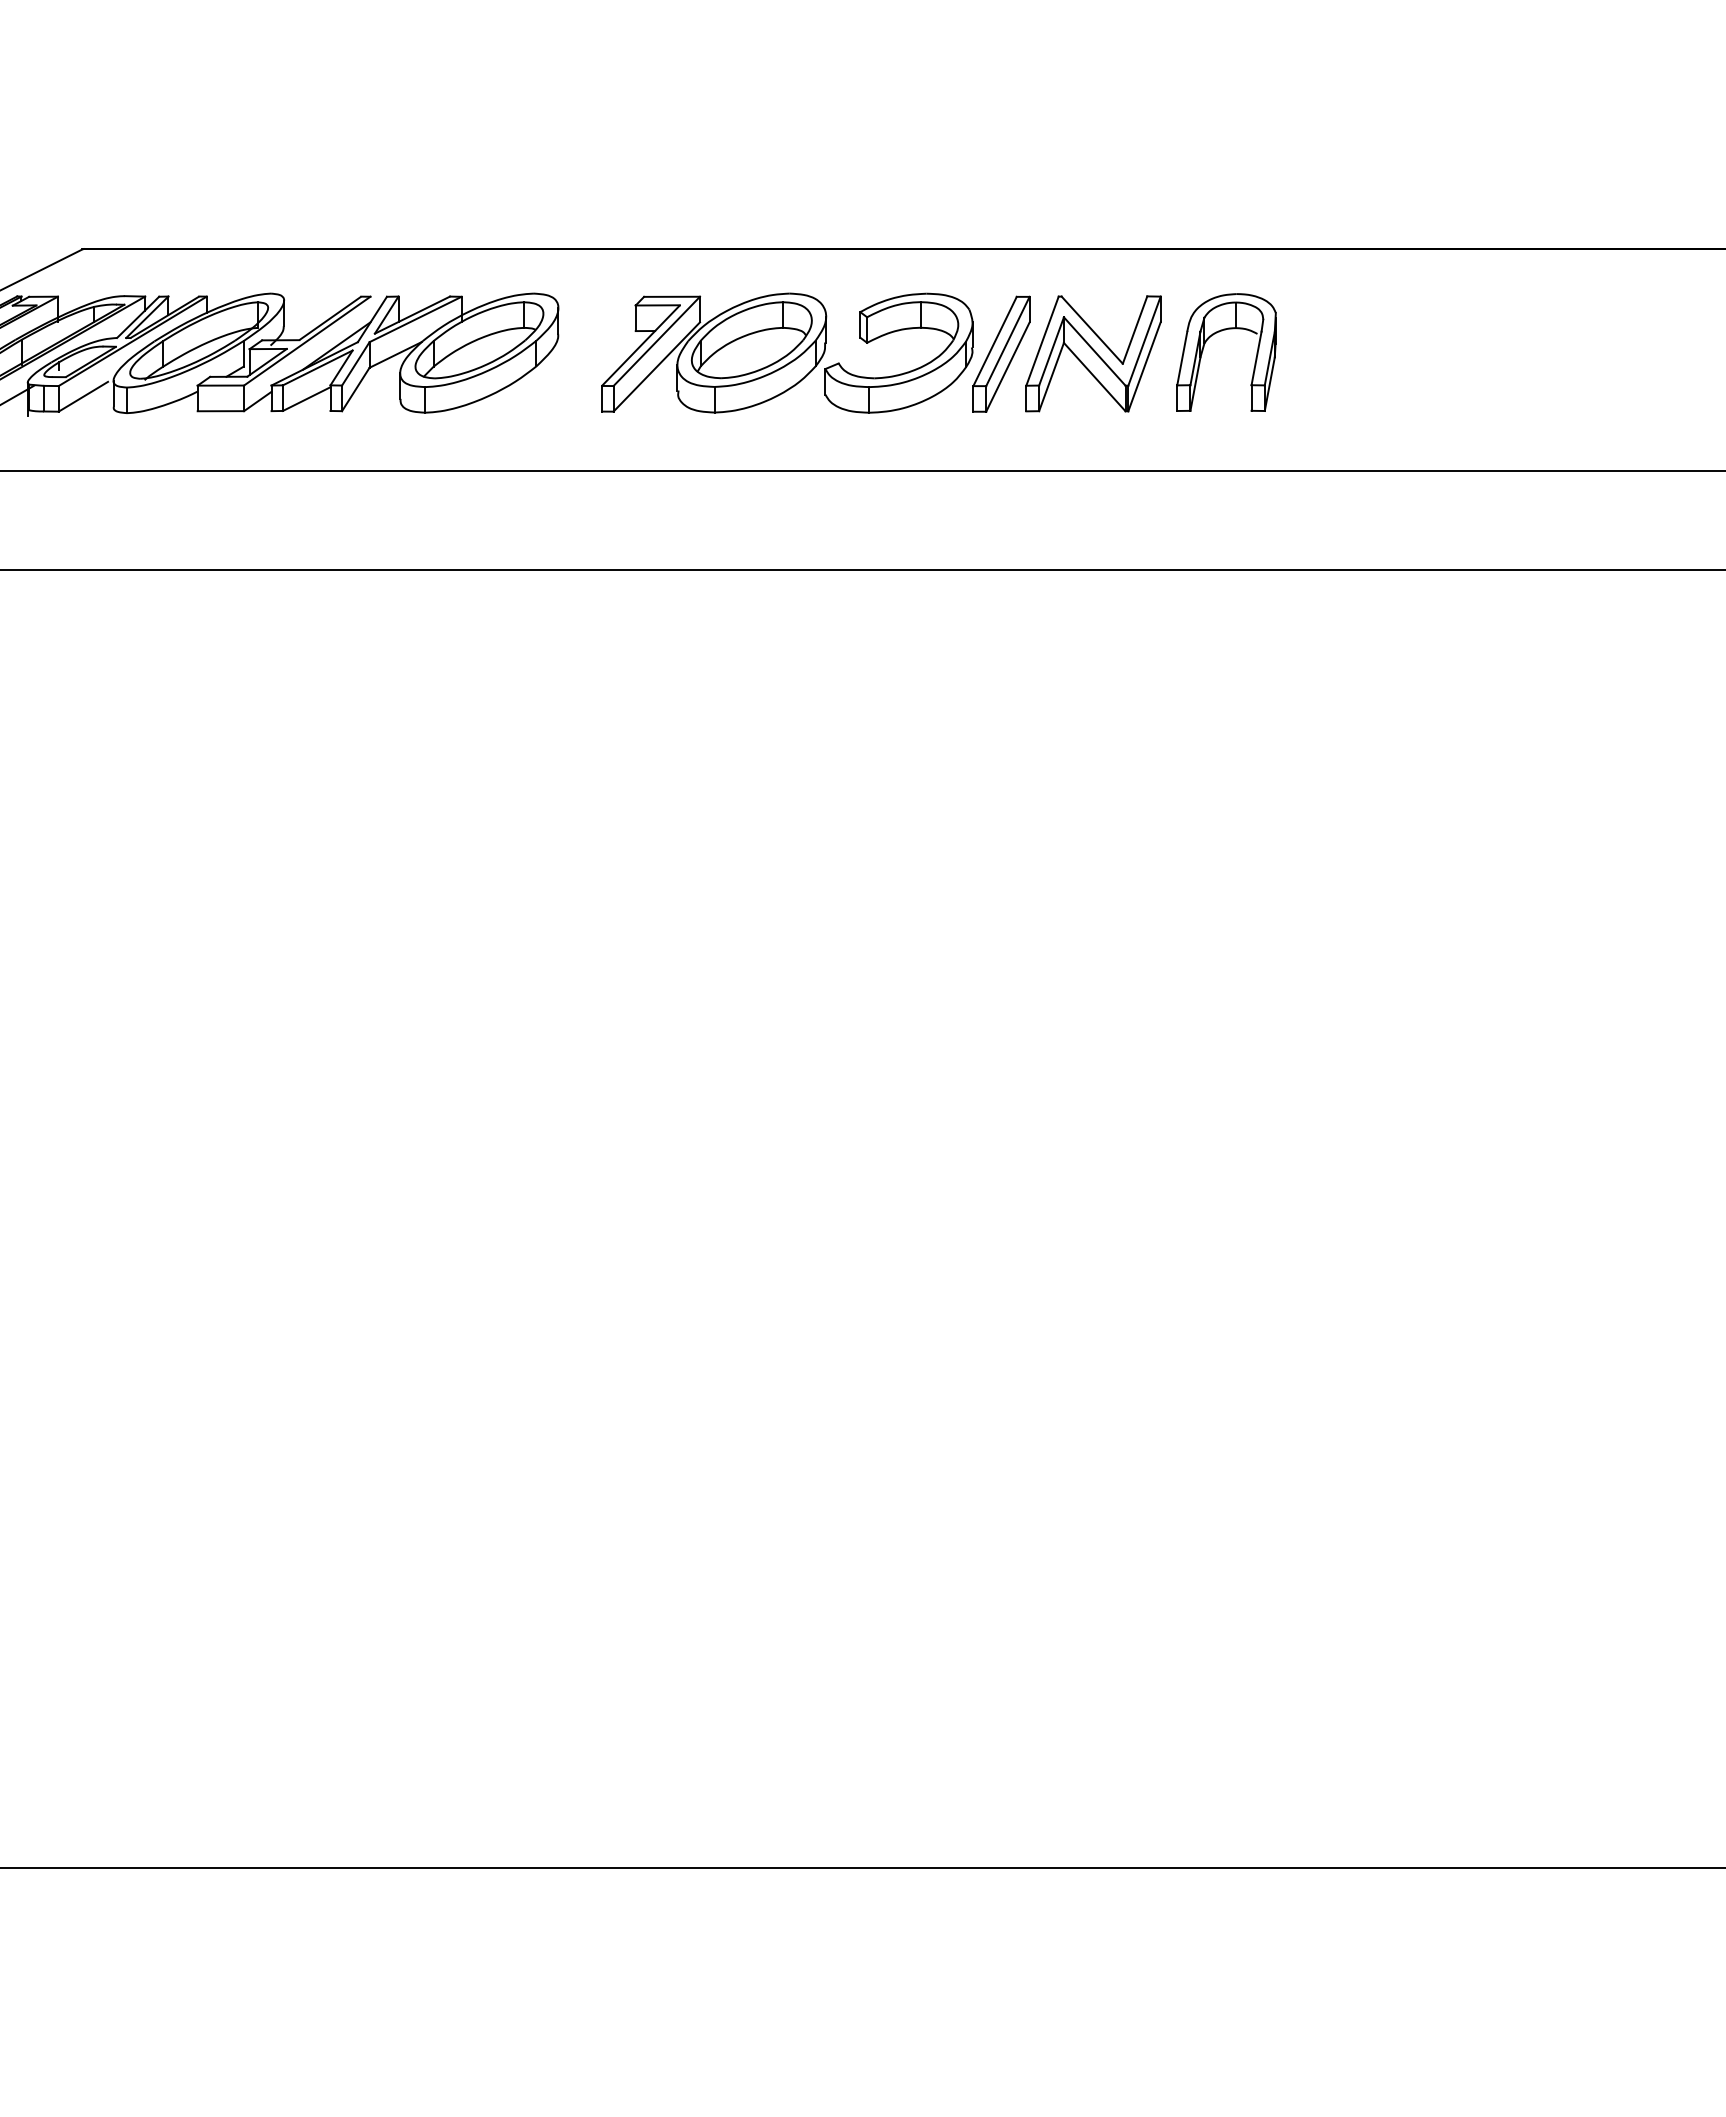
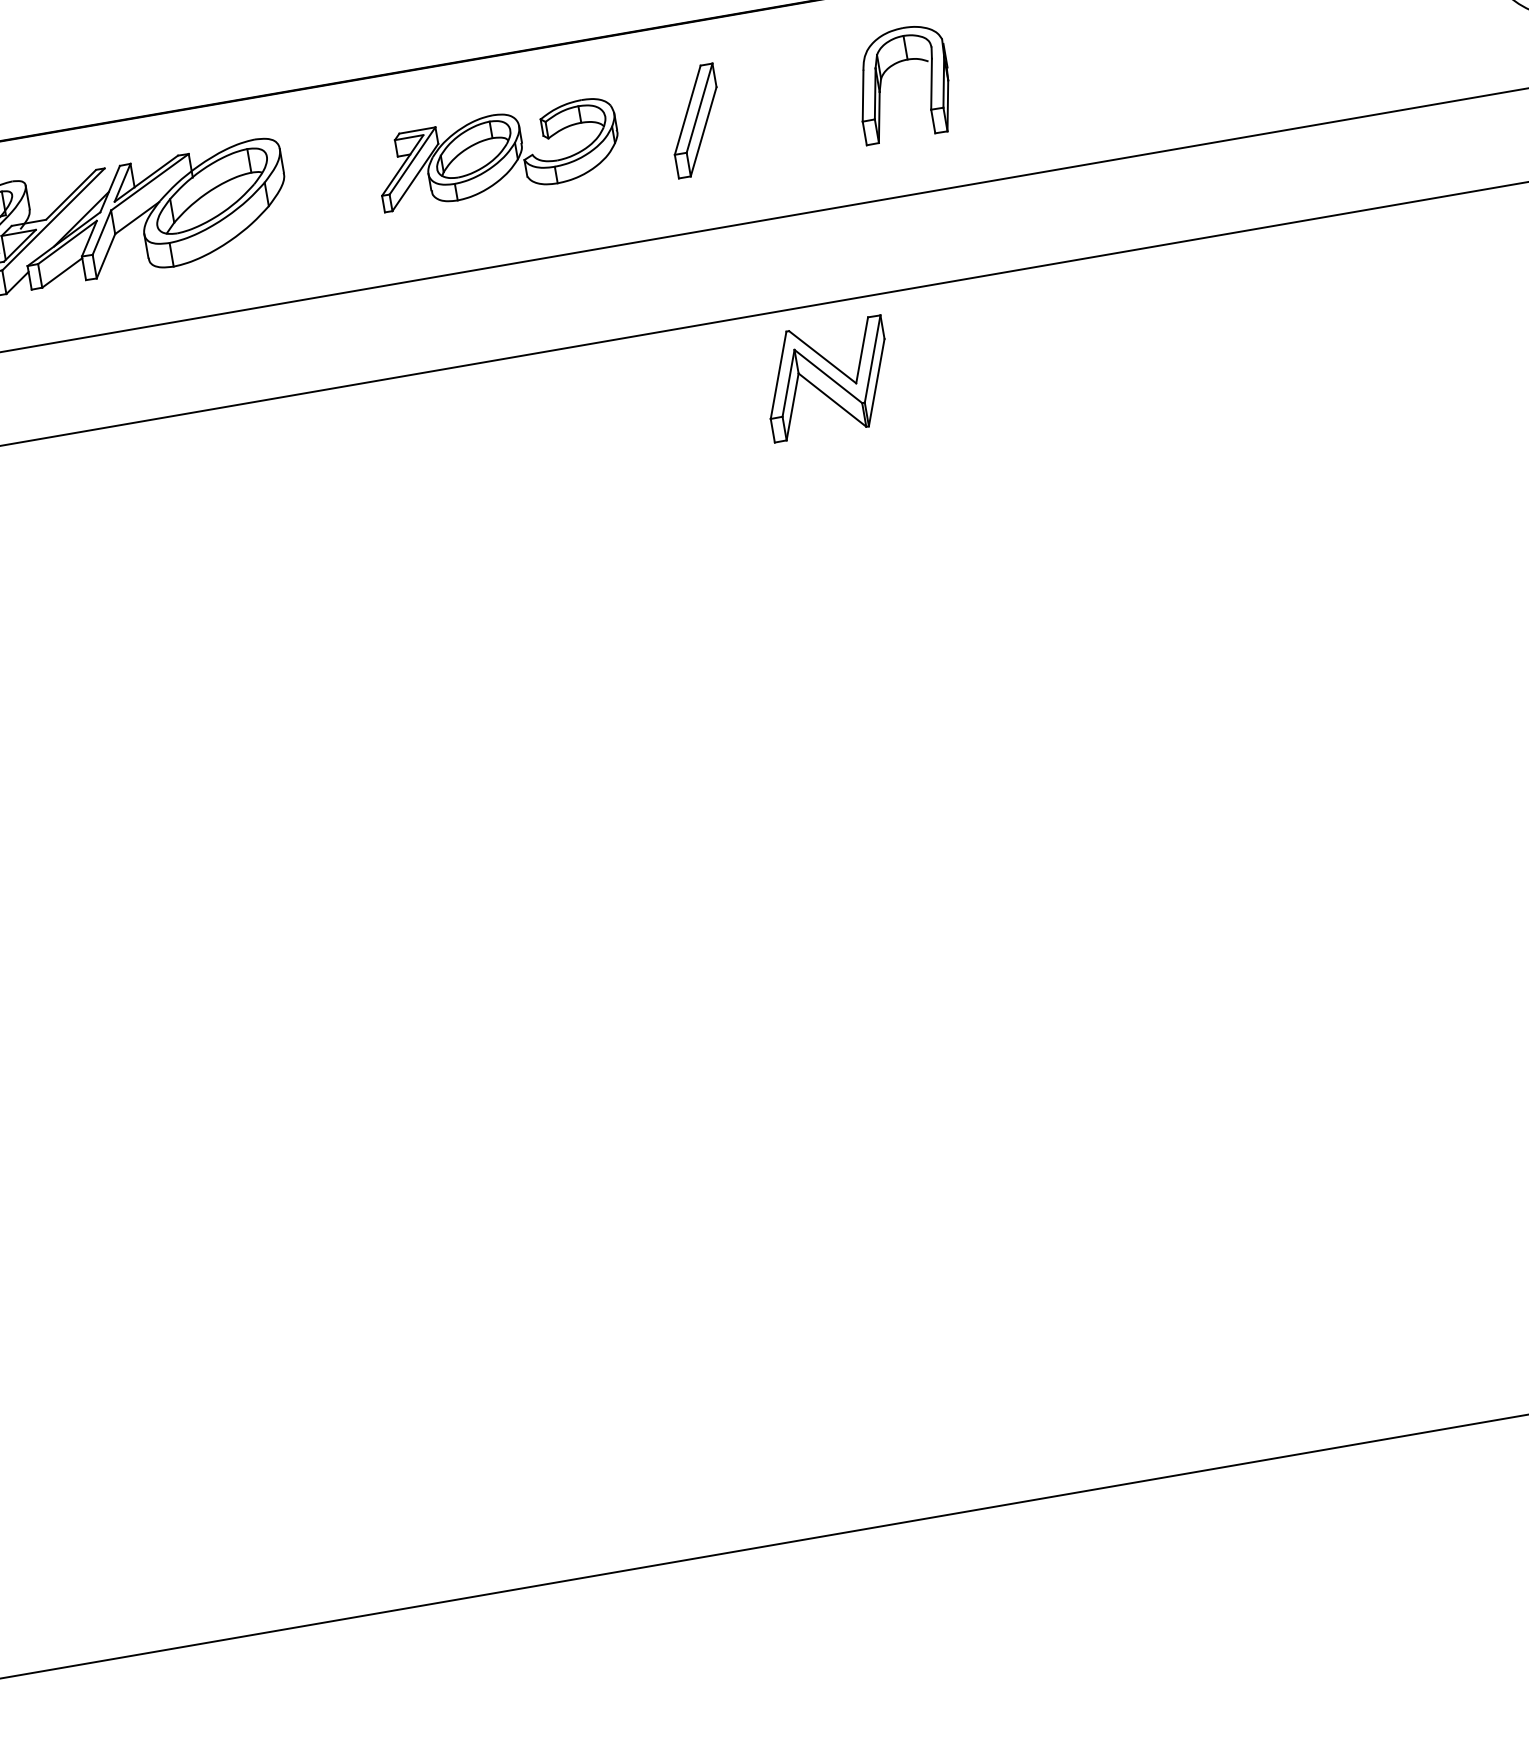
part: (787, 352) -> (498, 153), size x0.7
part: (1093, 353) -> (827, 378), moved

